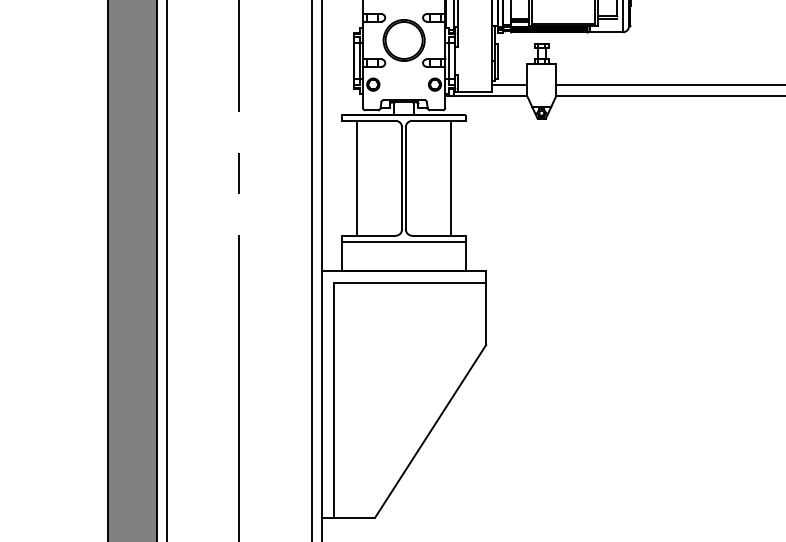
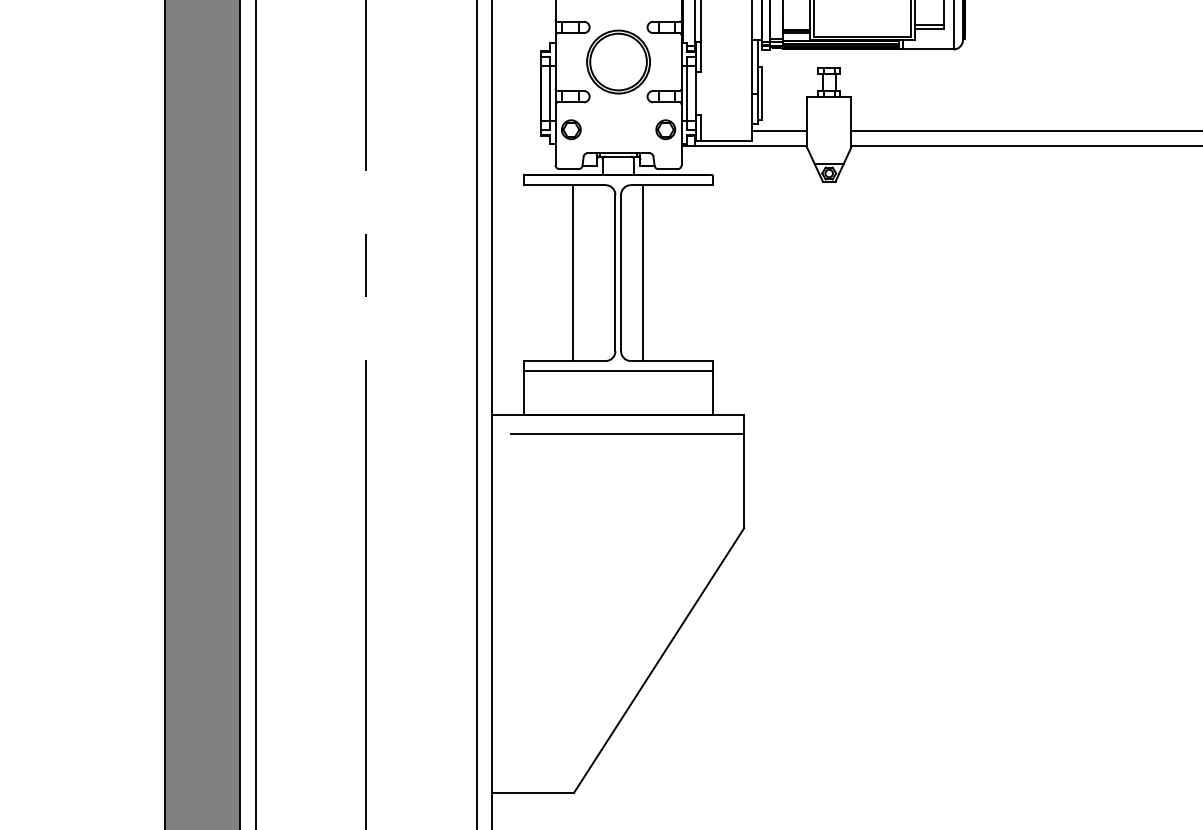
line: (356, 177) -> (573, 271), moved
line: (451, 177) -> (643, 271), moved
line: (334, 400) -> (511, 613), removed

